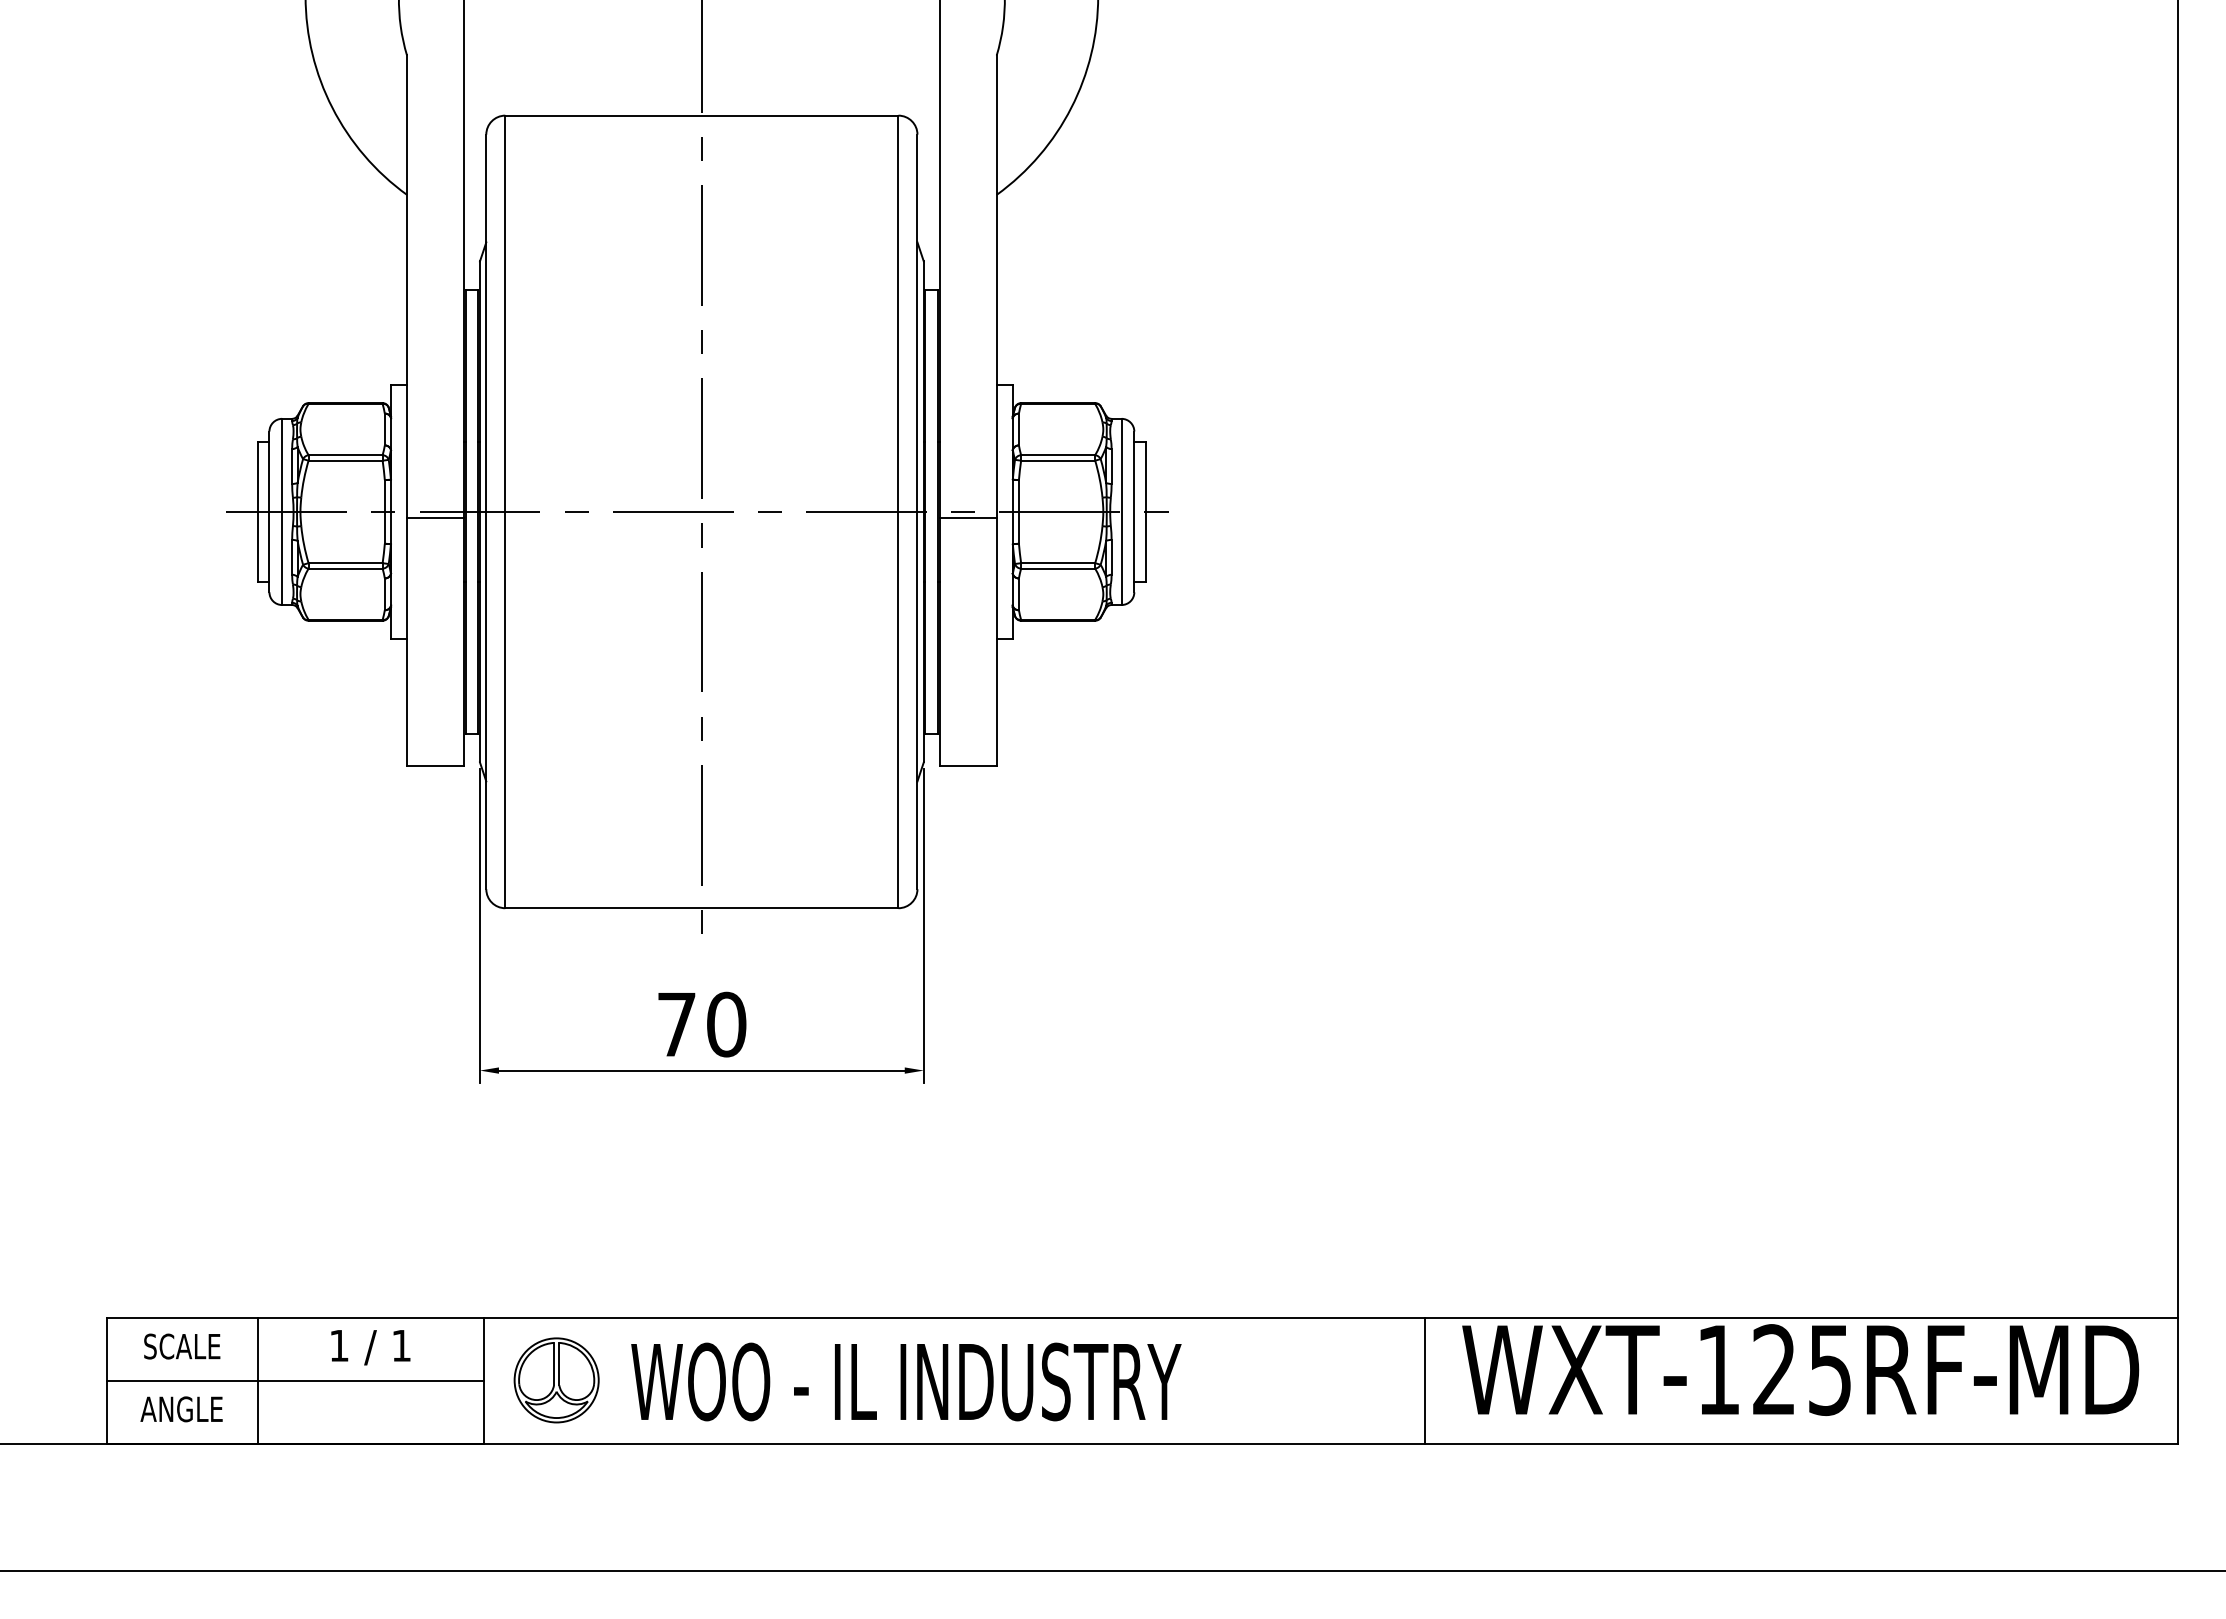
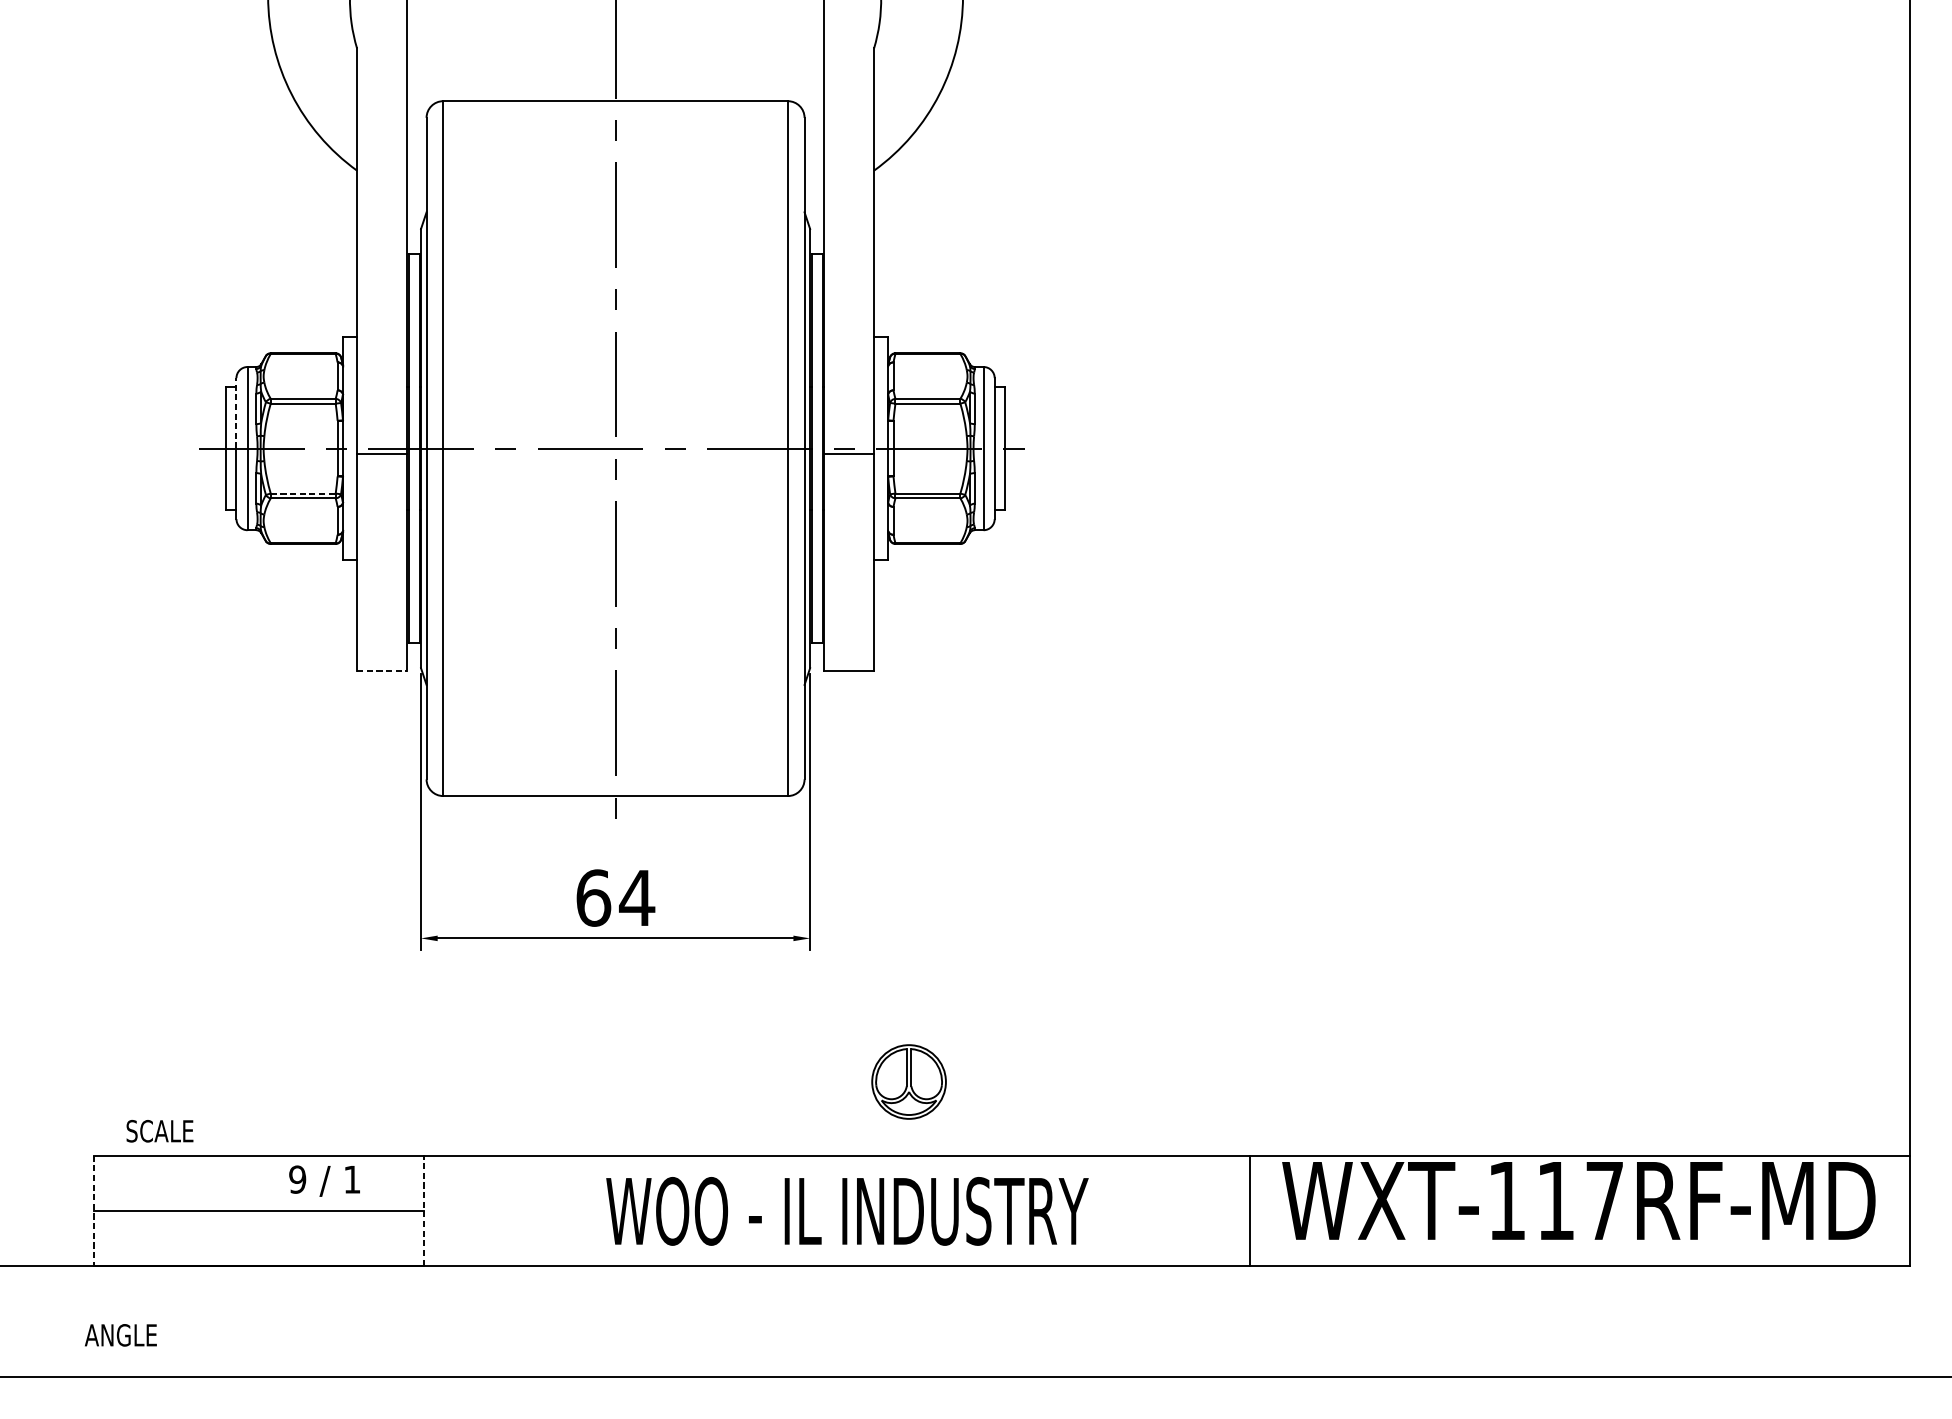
line: (269, 471) -> (236, 413), solid -> dashed
line: (346, 563) -> (304, 493), solid -> dashed
line: (435, 765) -> (382, 670), solid -> dashed
text: (702, 1024) -> (616, 897), 70 -> 64
text: (338, 1345) -> (296, 1179), 1 -> 9
text: (182, 1346) -> (160, 1131), moved
text: (1801, 1370) -> (1579, 1201), WXT-125RF-MD -> WXT-117RF-MD
line: (257, 1380) -> (225, 1210), removed
part: (556, 1380) -> (908, 1082), moved
line: (106, 1381) -> (93, 1210), solid -> dashed
line: (483, 1381) -> (424, 1210), solid -> dashed
text: (906, 1381) -> (847, 1210), moved
text: (181, 1409) -> (120, 1335), moved

